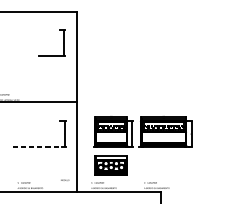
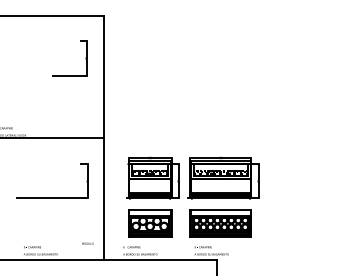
line: (37, 146) -> (50, 198), dashed -> solid
part: (163, 165) -> (220, 223), added

